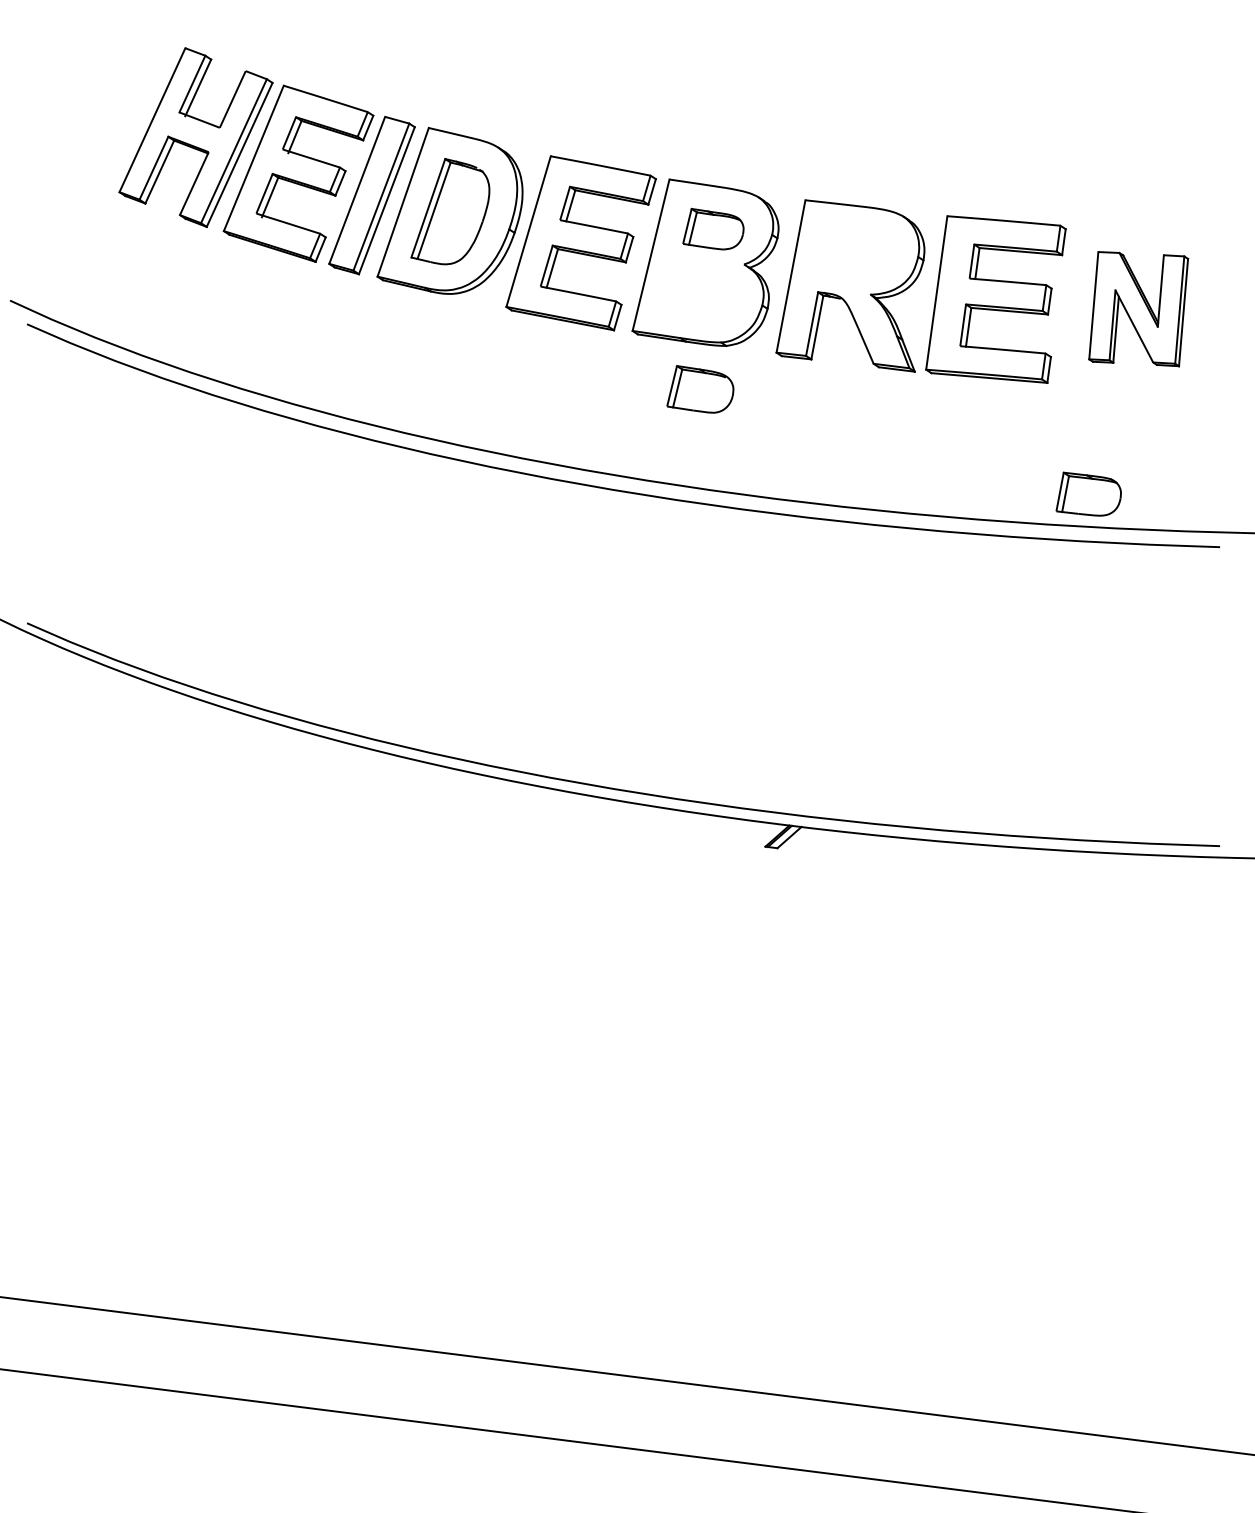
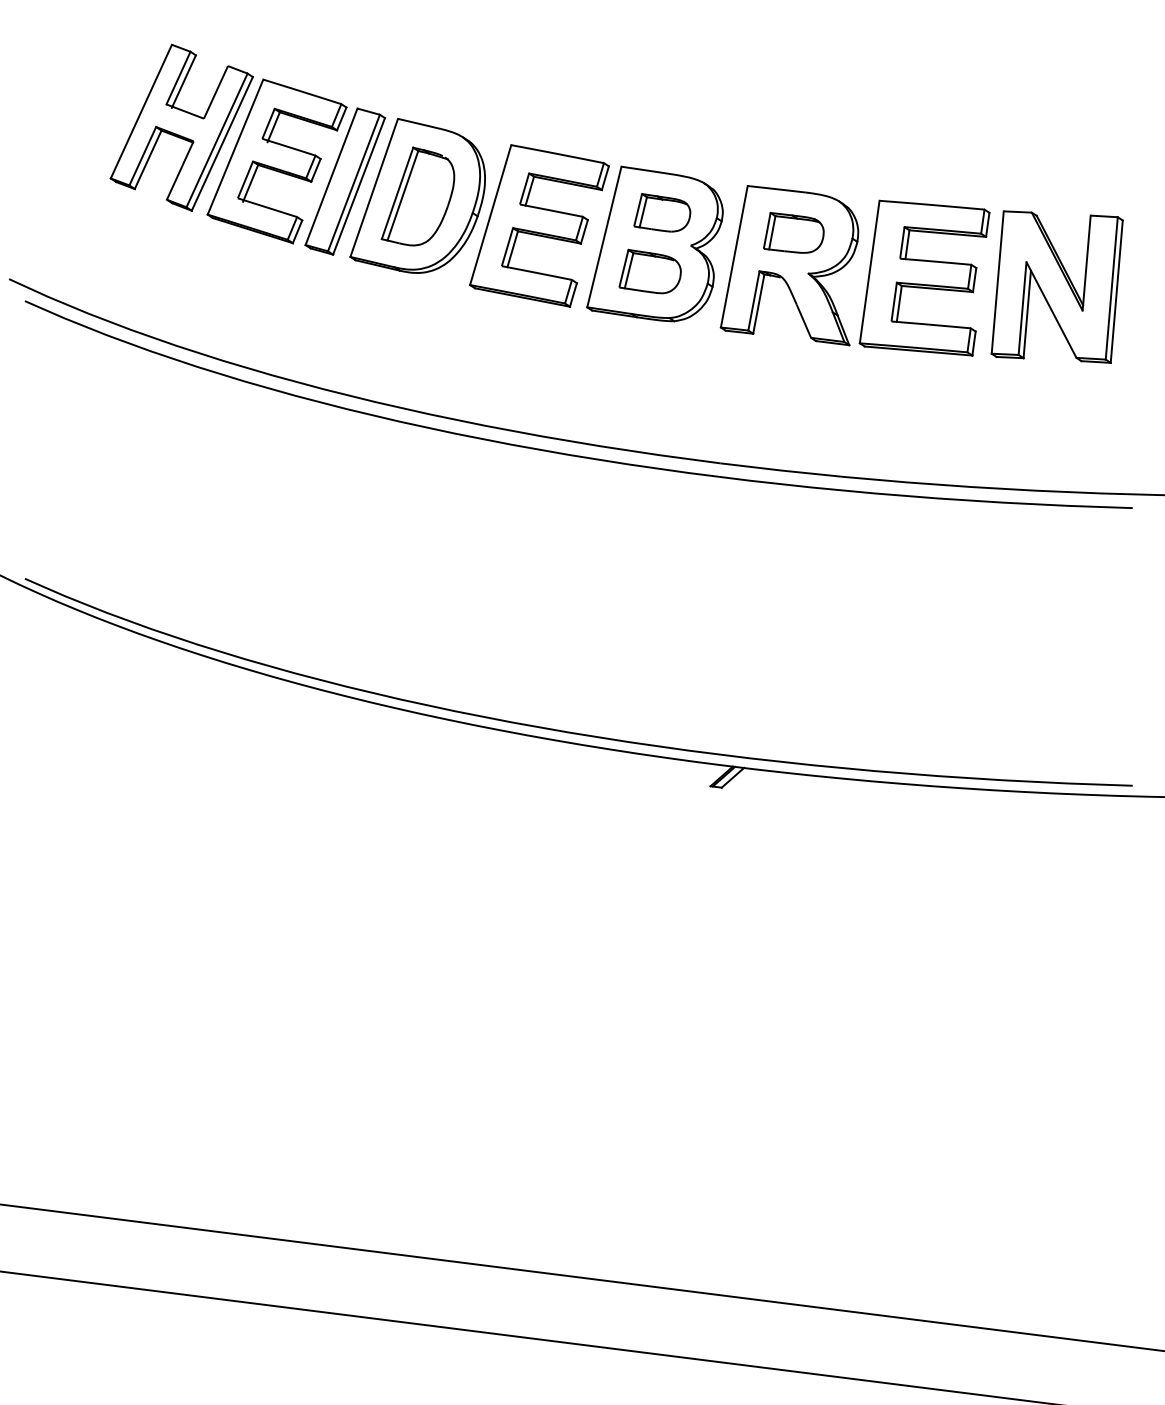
part: (1137, 308) -> (1056, 286), size x1.43
part: (699, 389) -> (649, 271), moved
part: (1088, 493) -> (793, 232), moved

